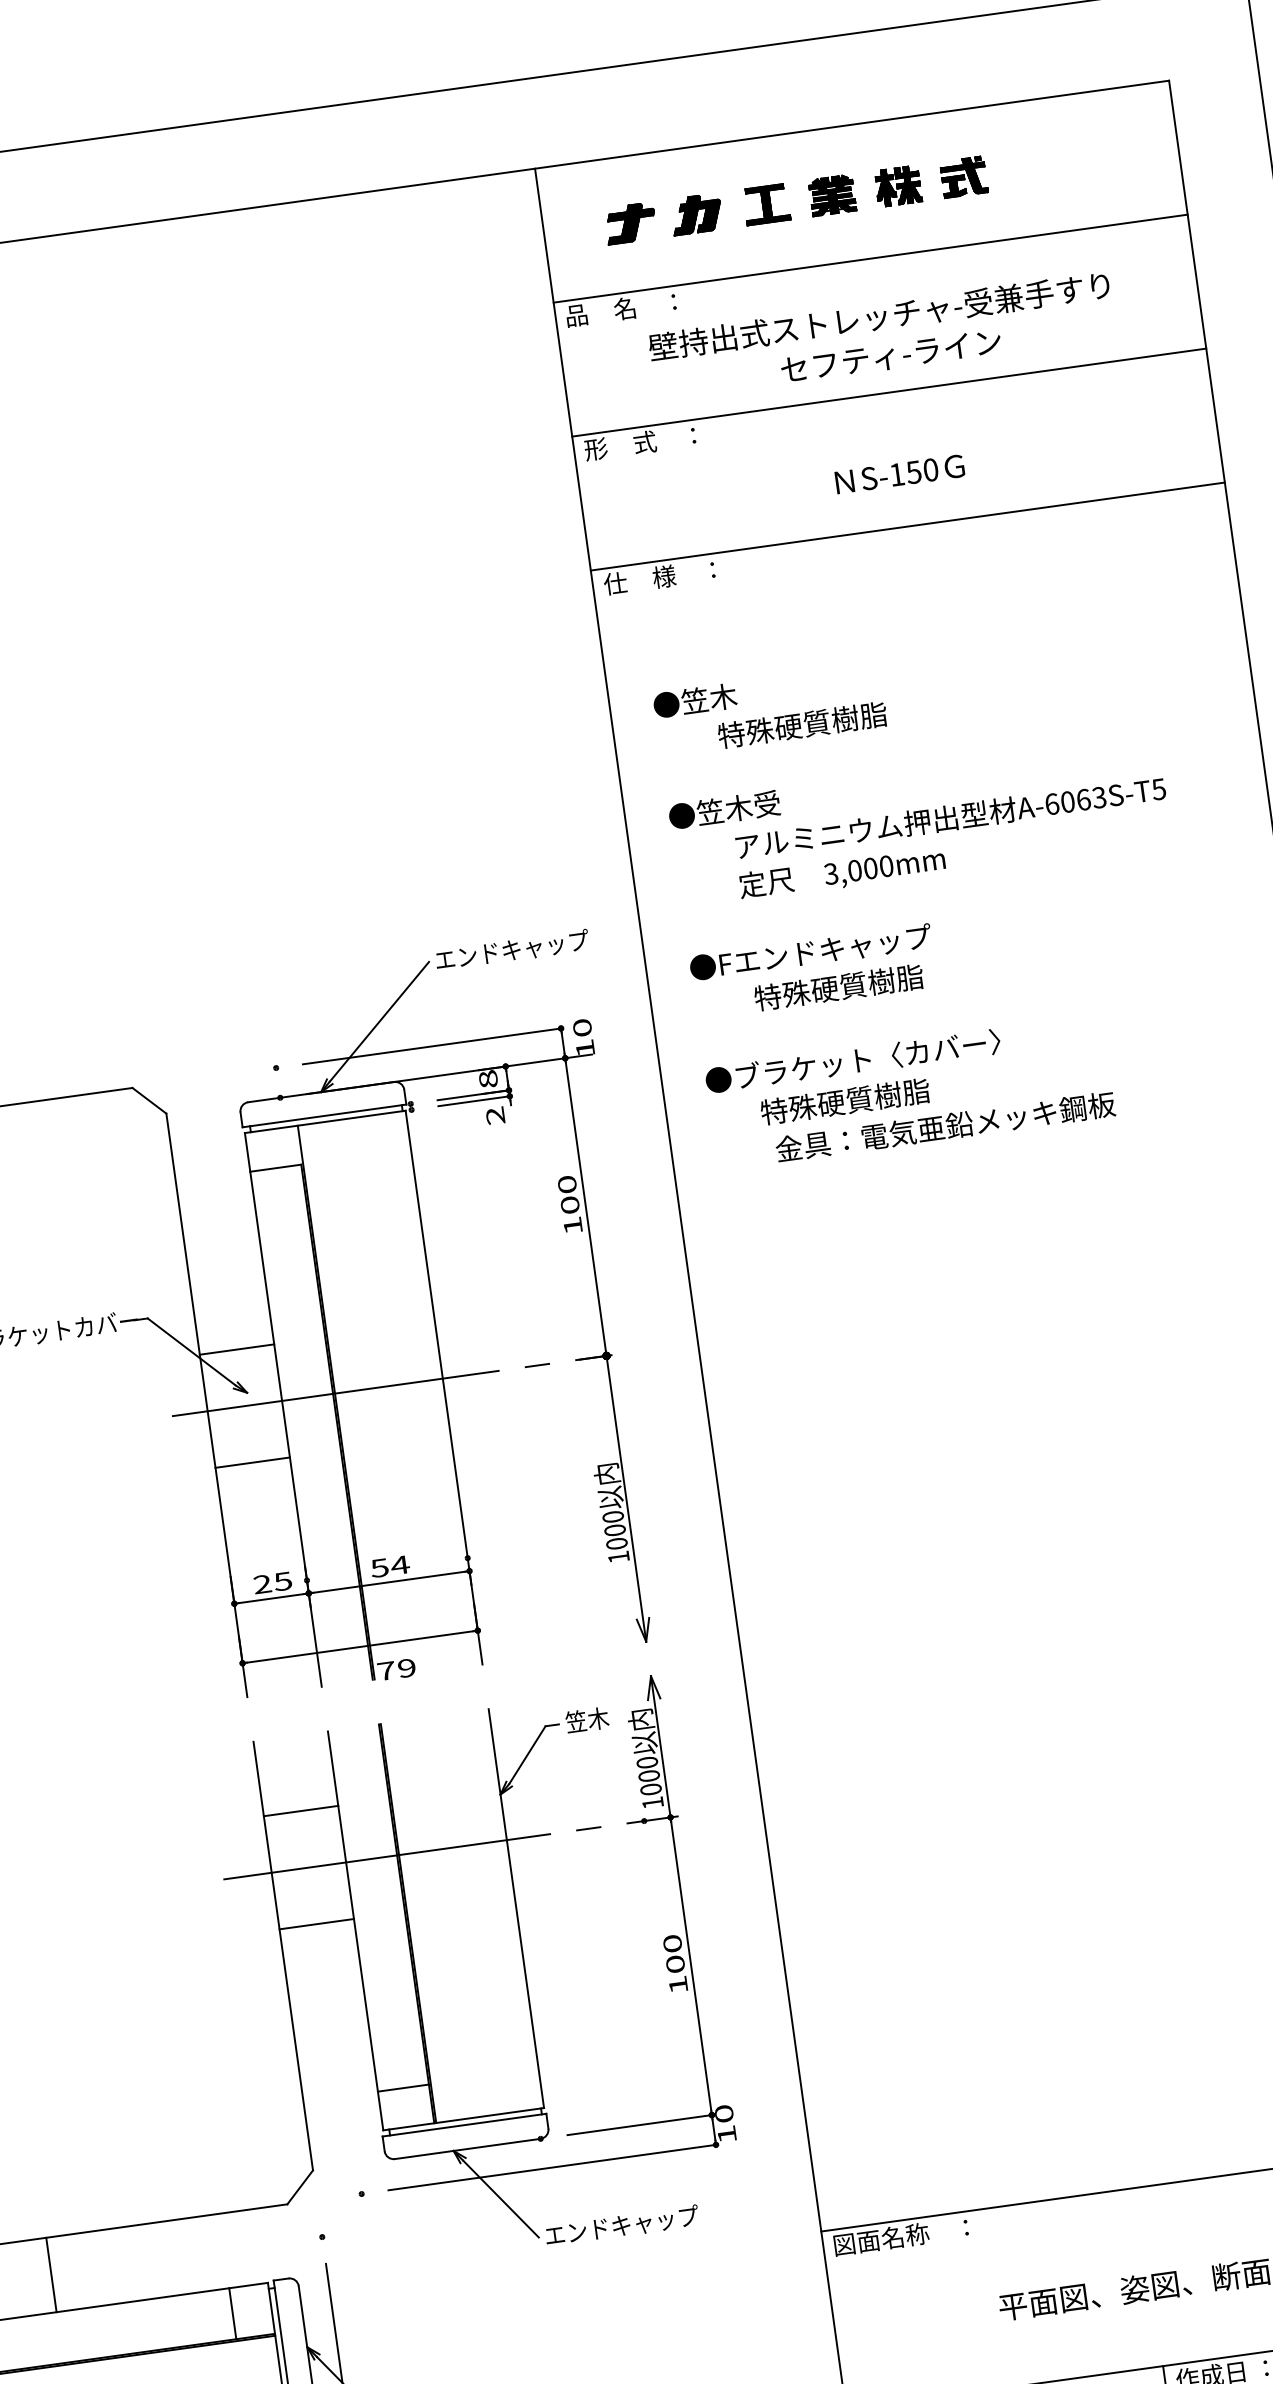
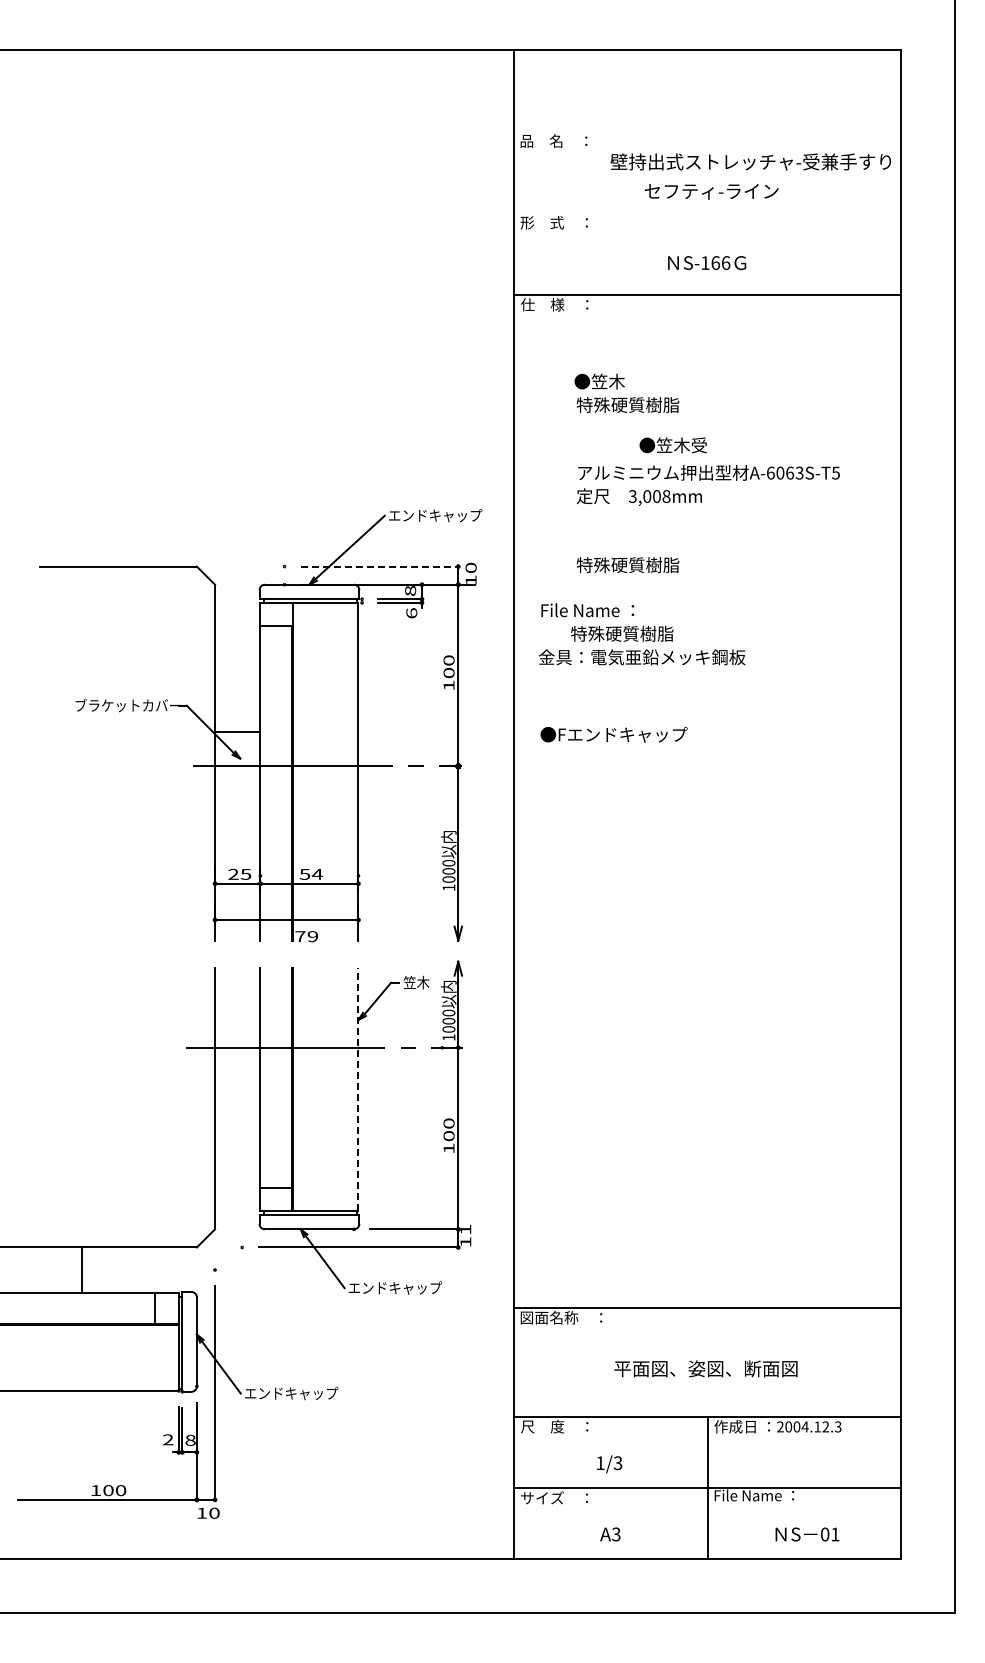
part: (791, 214) -> (663, 98), removed
line: (870, 258) -> (707, 131), removed
text: (878, 315) -> (750, 161), moved
line: (889, 392) -> (707, 213), removed
text: (921, 470) -> (720, 262), S-150 -> S-166
text: (694, 700) -> (599, 381), moved
text: (723, 810) -> (672, 445), moved
text: (886, 866) -> (666, 496), 3,000mm -> 3,008mm
text: (809, 952) -> (613, 734), moved
line: (433, 1046) -> (380, 566), solid -> dashed
text: (851, 1061) -> (629, 610), ●ブラケット〈カバー〉 -> File Name ：
text: (495, 1116) -> (411, 613), 2 -> 6
text: (946, 1127) -> (642, 657), moved
line: (252, 1462) -> (237, 800), removed
line: (300, 1811) -> (237, 1013), removed
line: (516, 1908) -> (358, 1089), solid -> dashed
line: (316, 1924) -> (237, 1082), removed
text: (723, 2113) -> (465, 1229), 10 -> 11
line: (50, 2273) -> (81, 1269), moved

